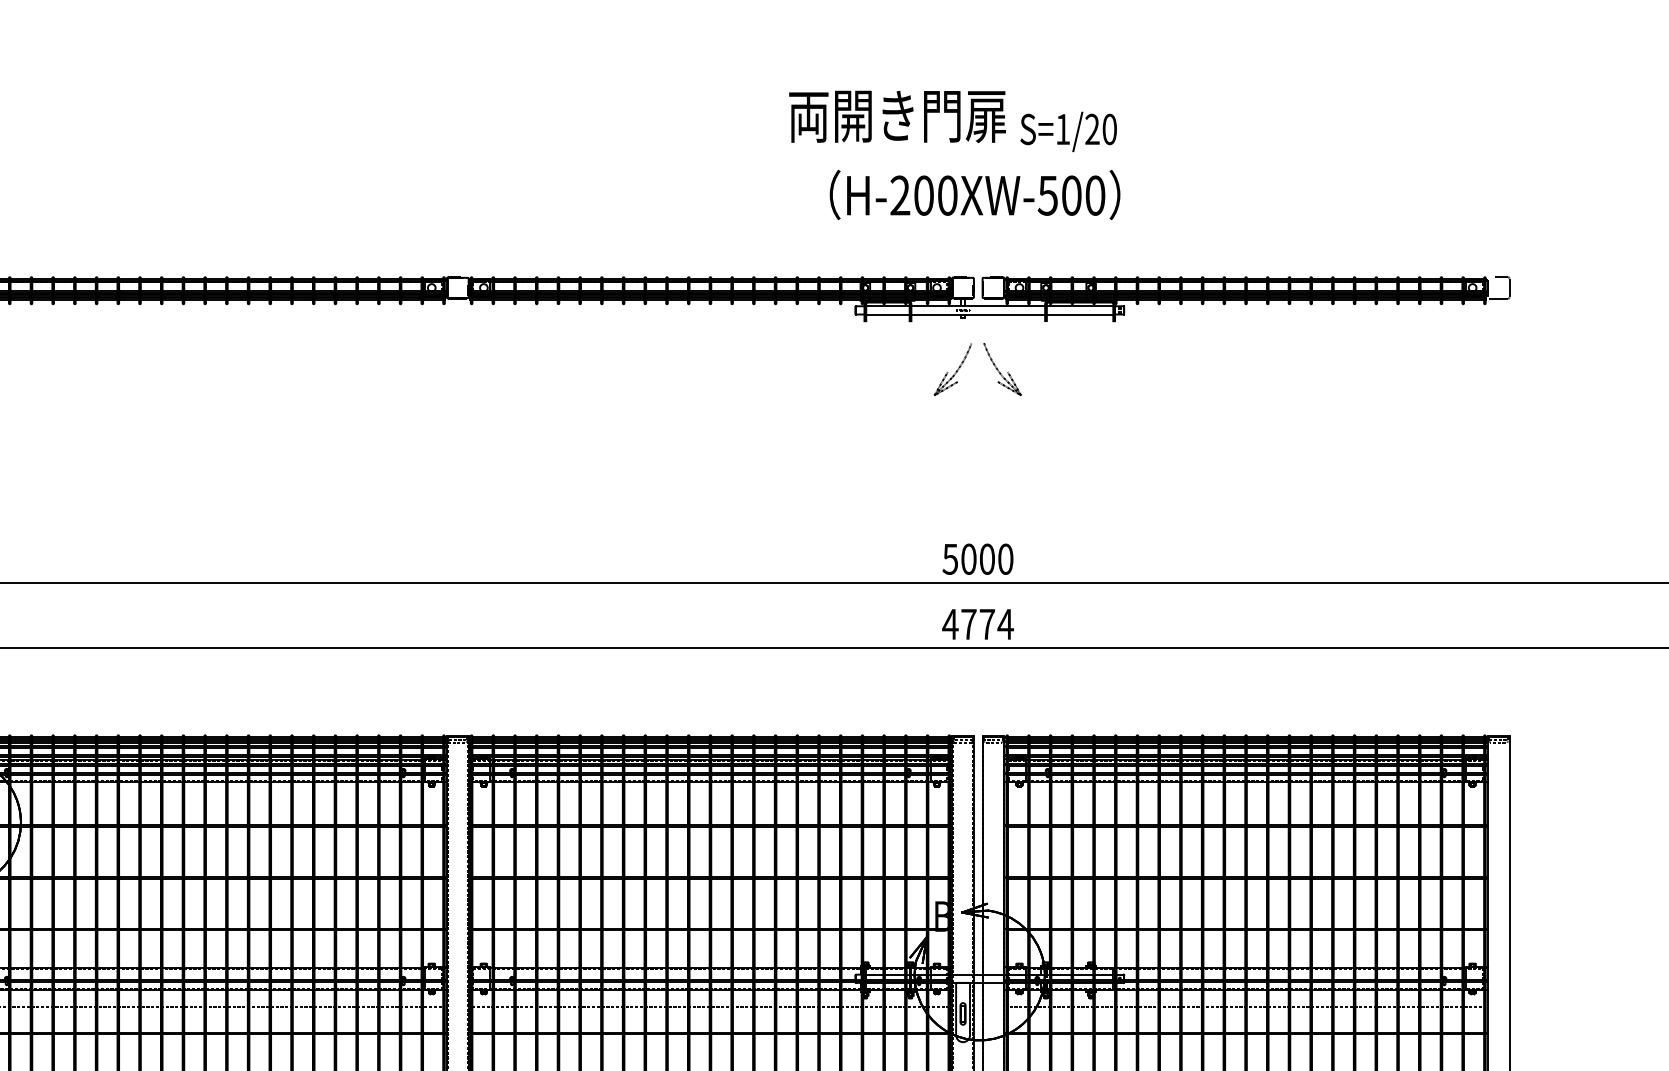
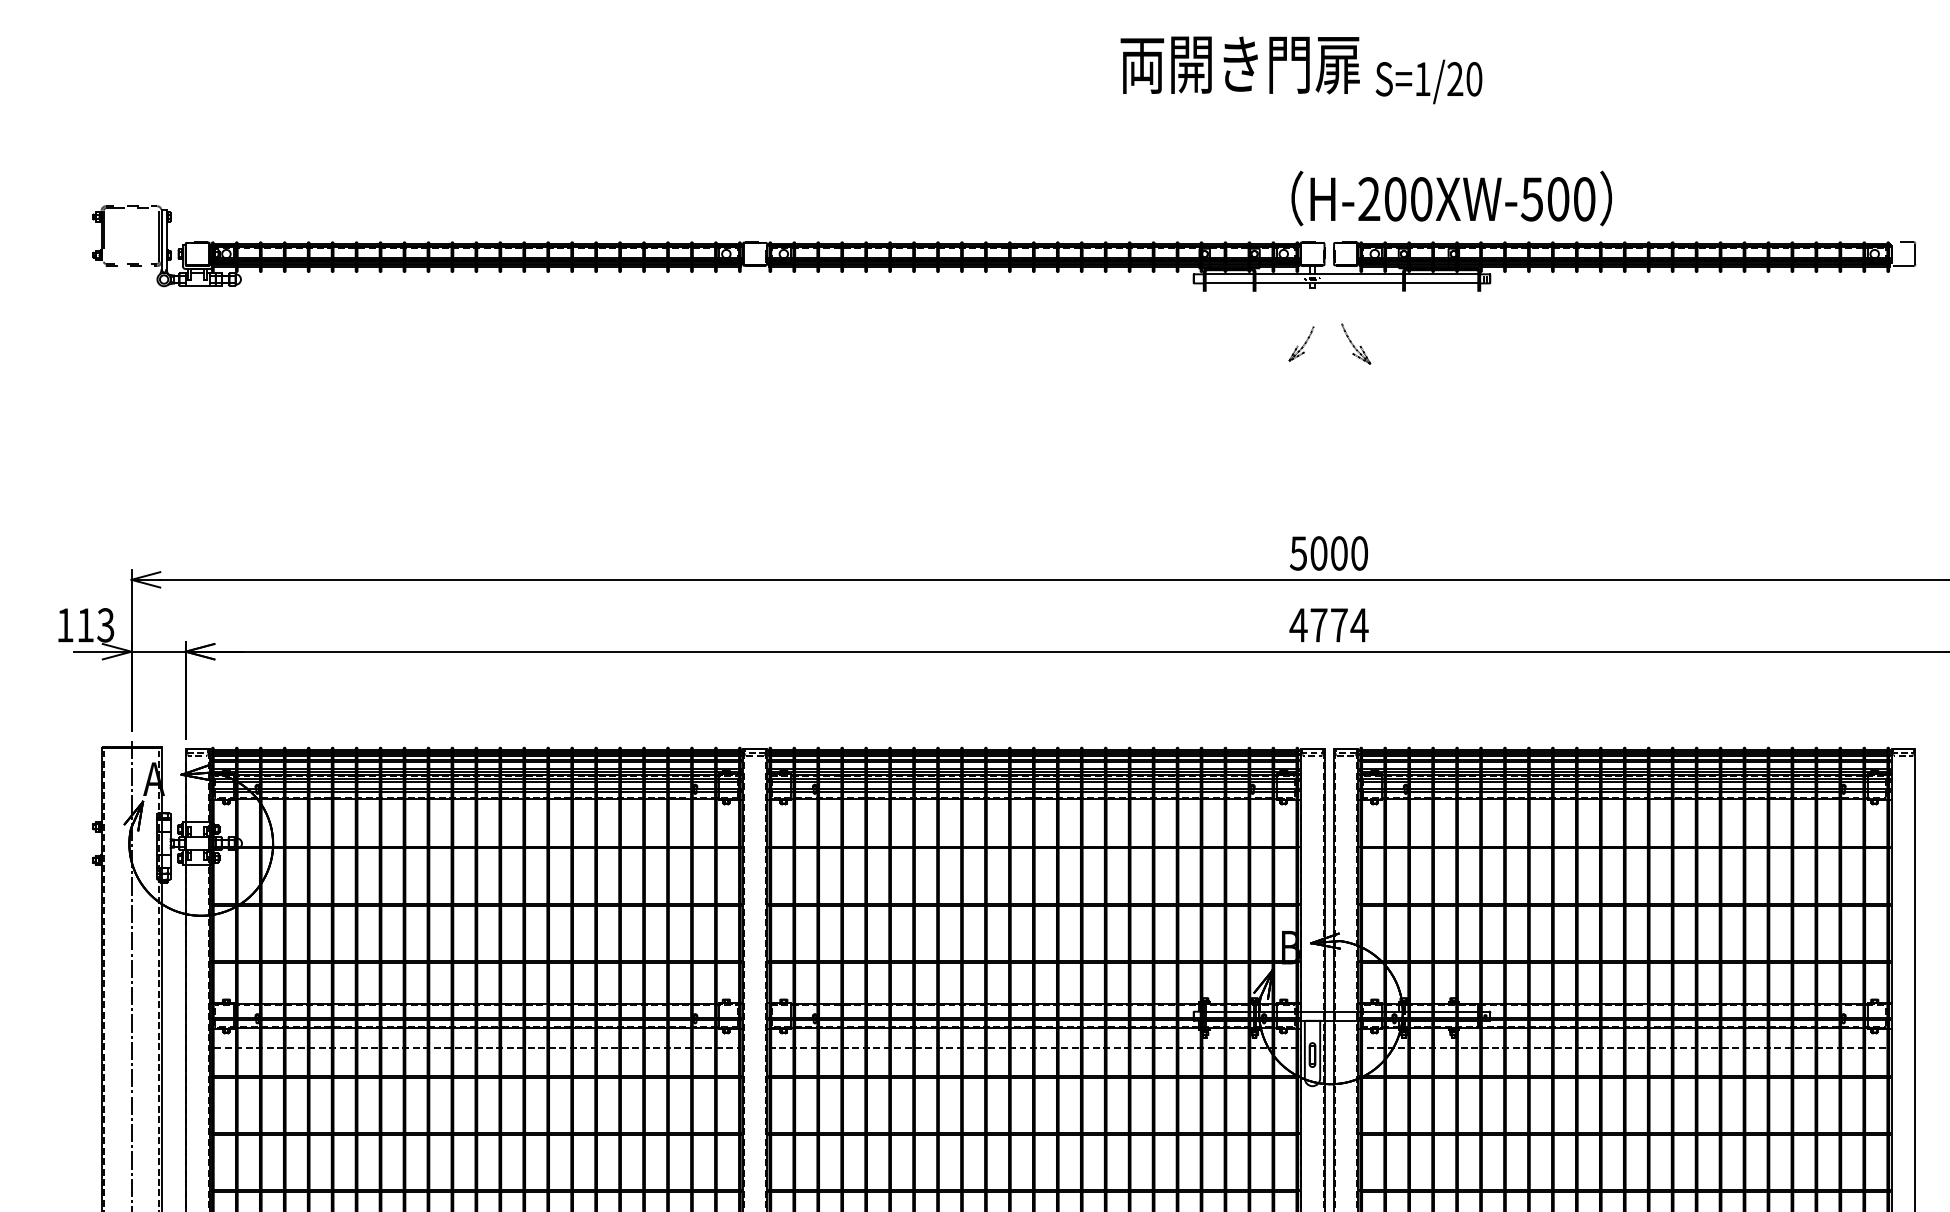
text: (974, 194) -> (1451, 198), moved
part: (953, 368) -> (1301, 343), size x0.6
part: (1002, 368) -> (1356, 343), size x0.7

